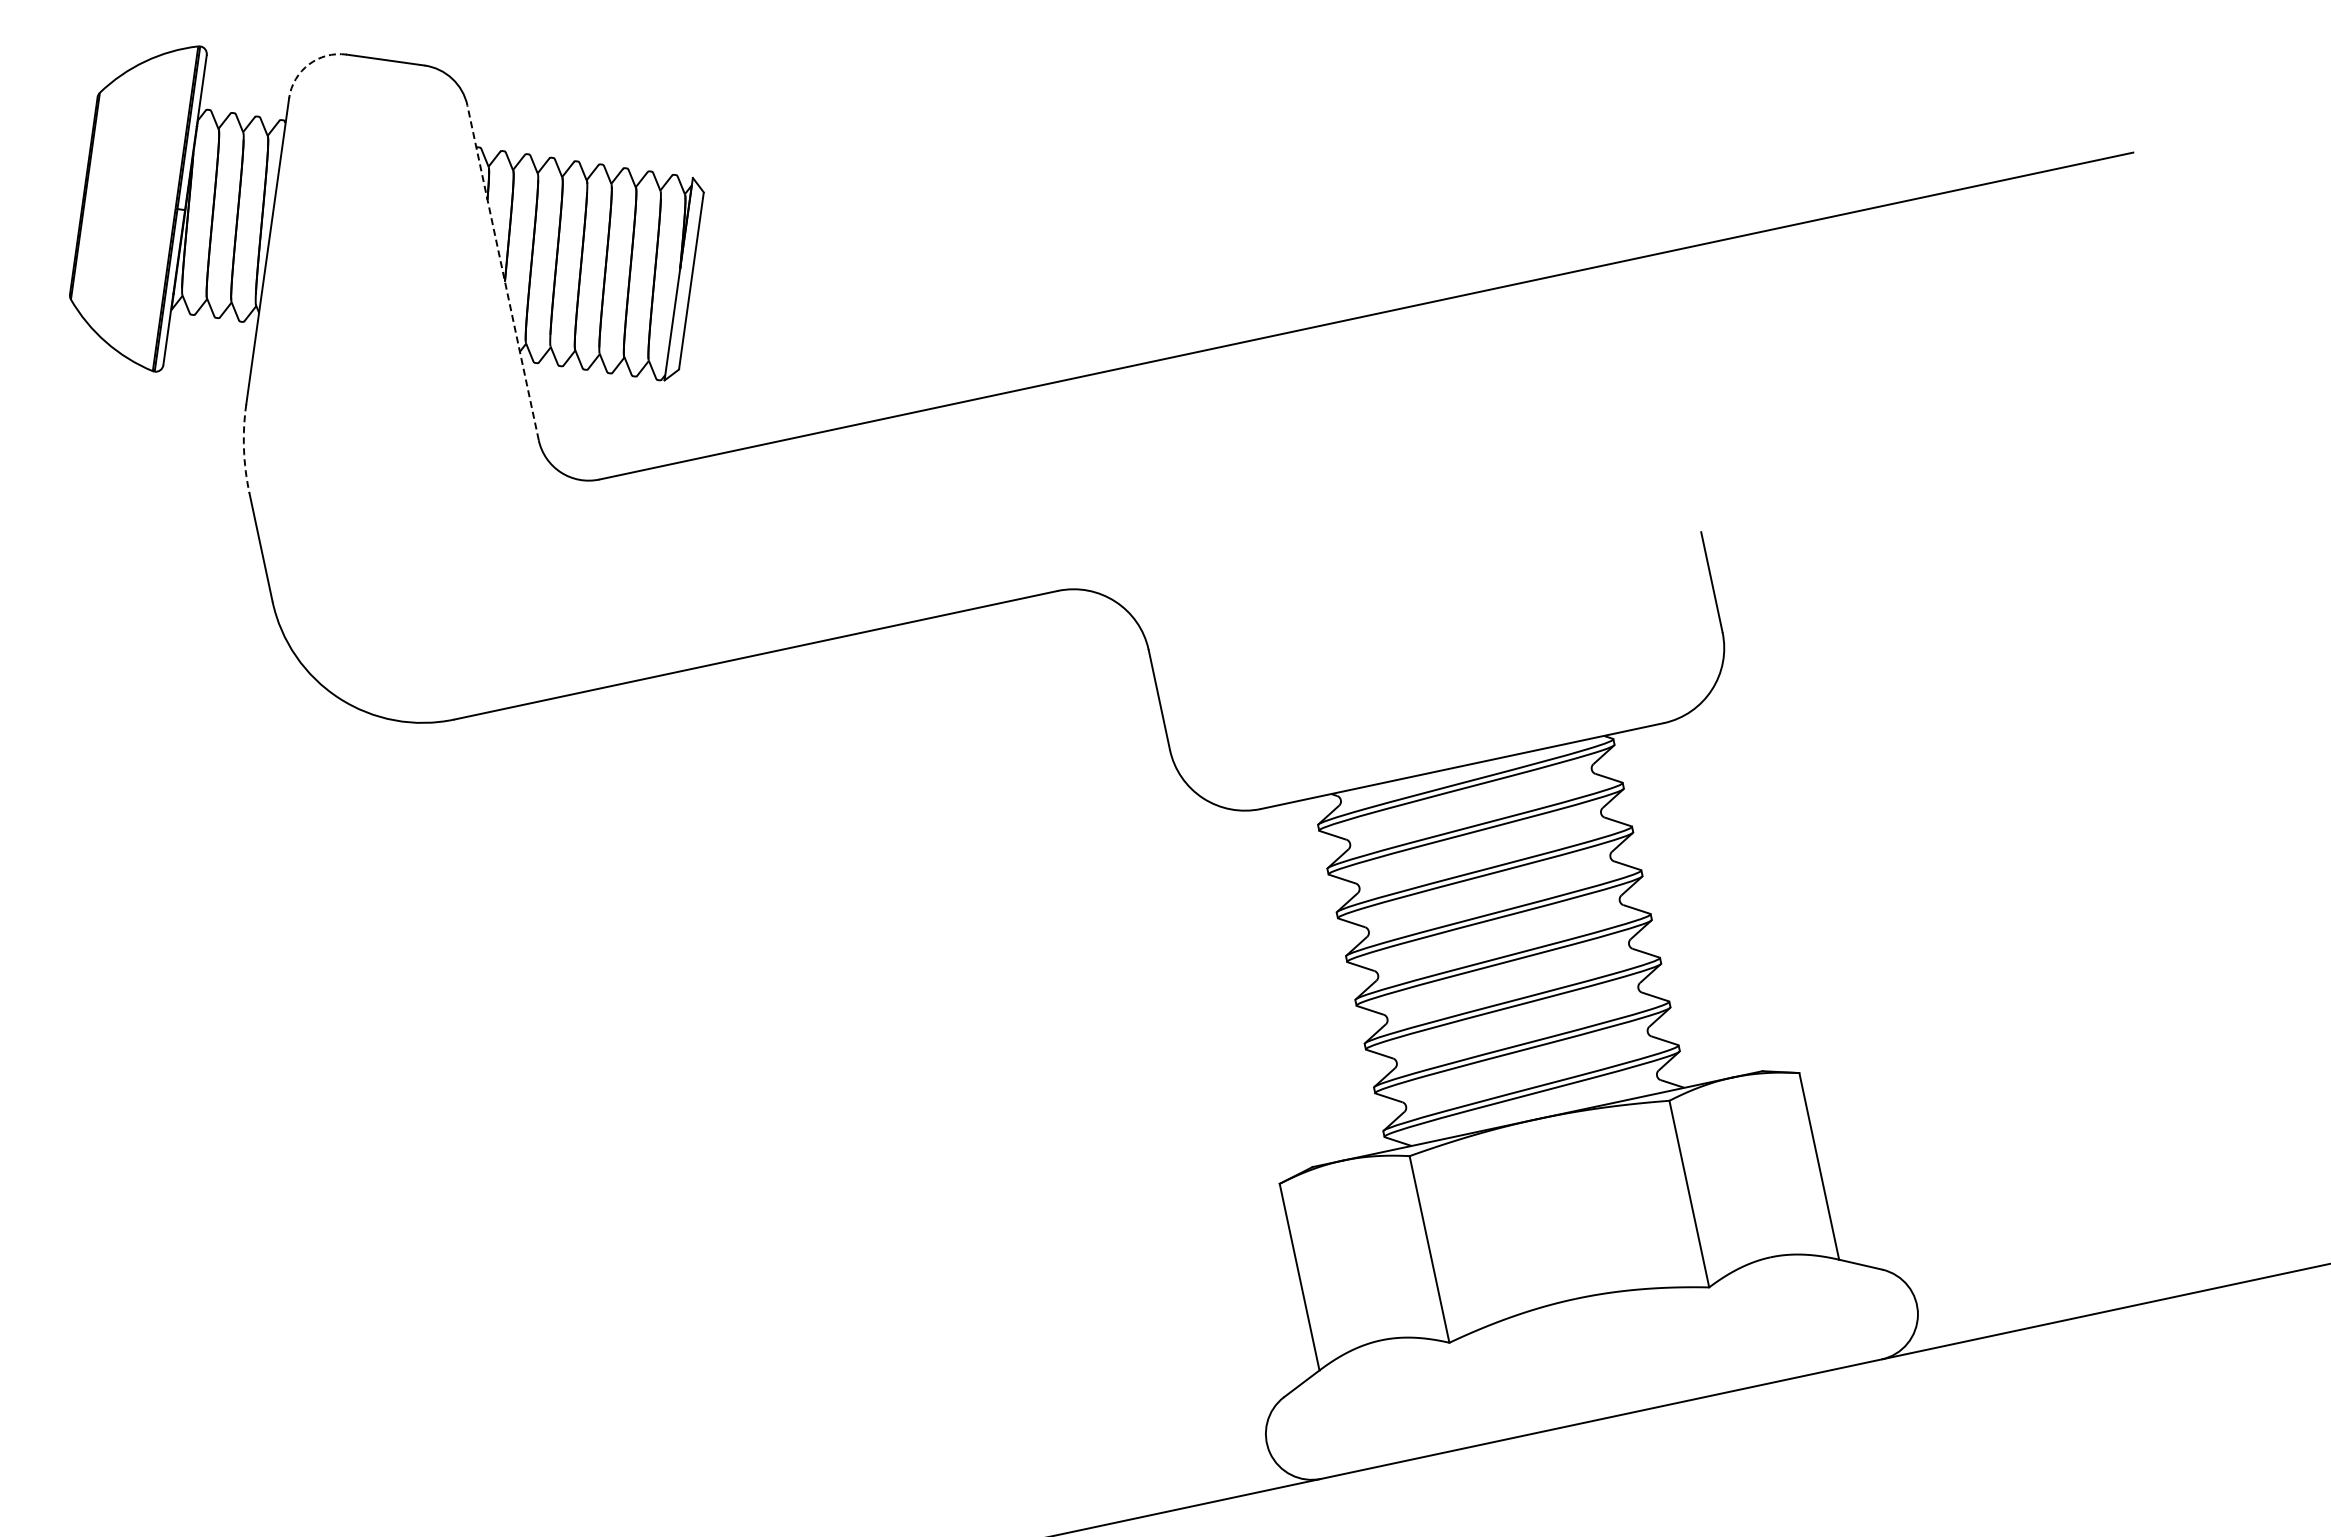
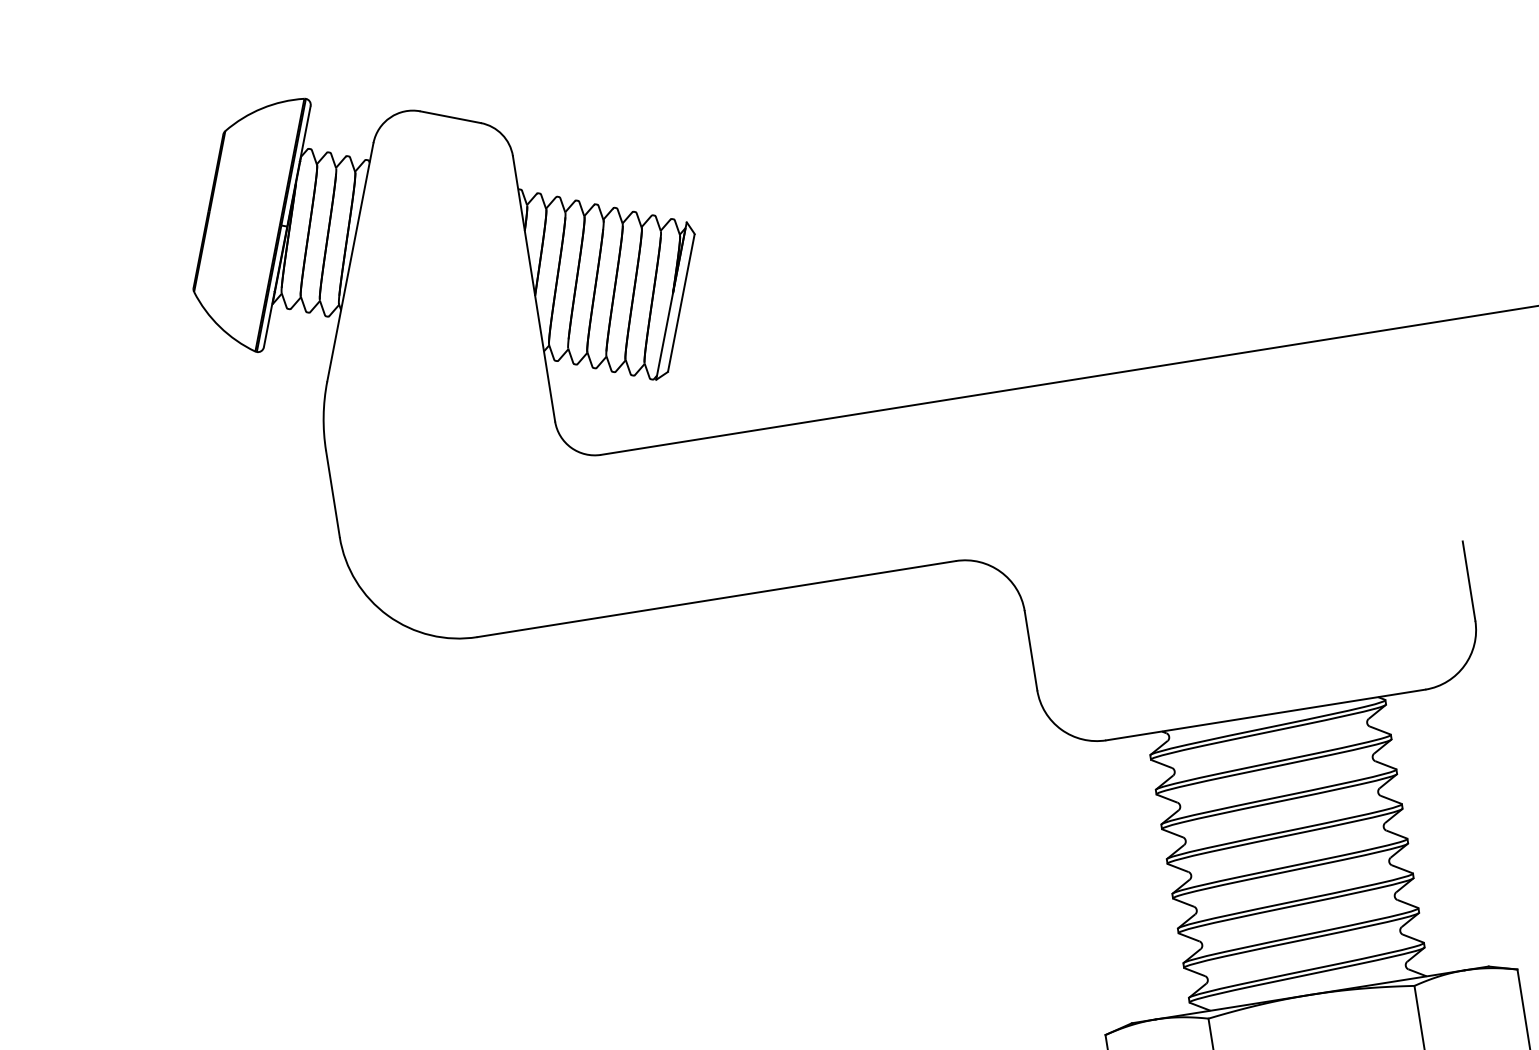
arc: (308, 64) -> (390, 117), dashed -> solid
line: (502, 272) -> (533, 288), dashed -> solid
arc: (243, 448) -> (323, 415), dashed -> solid

